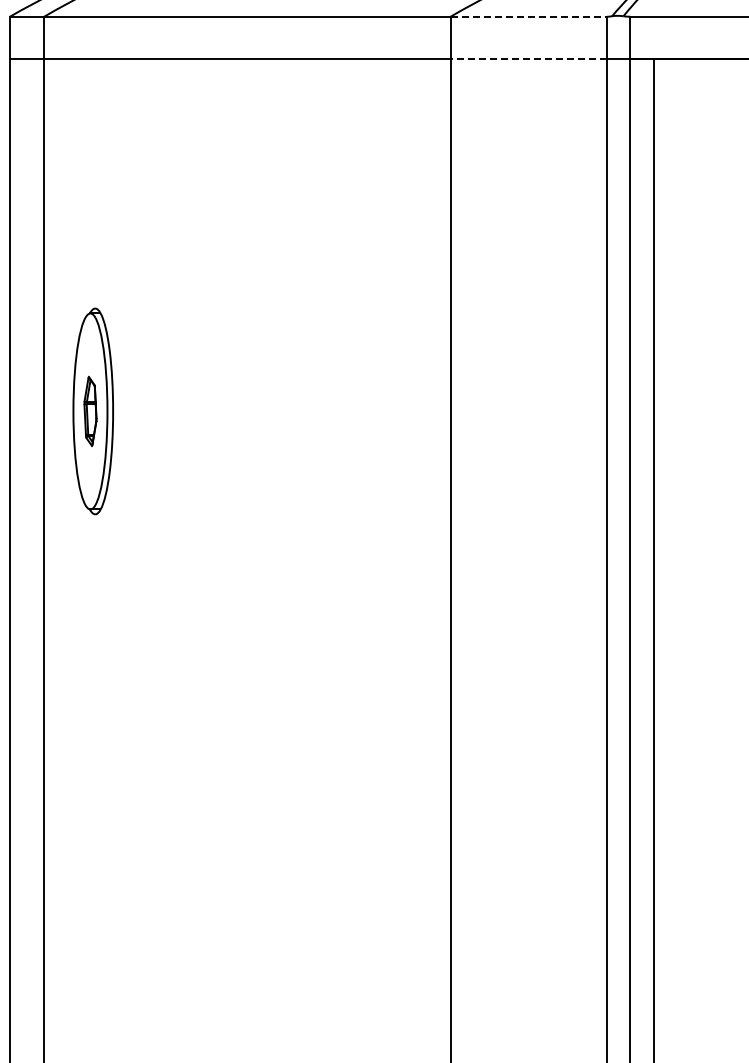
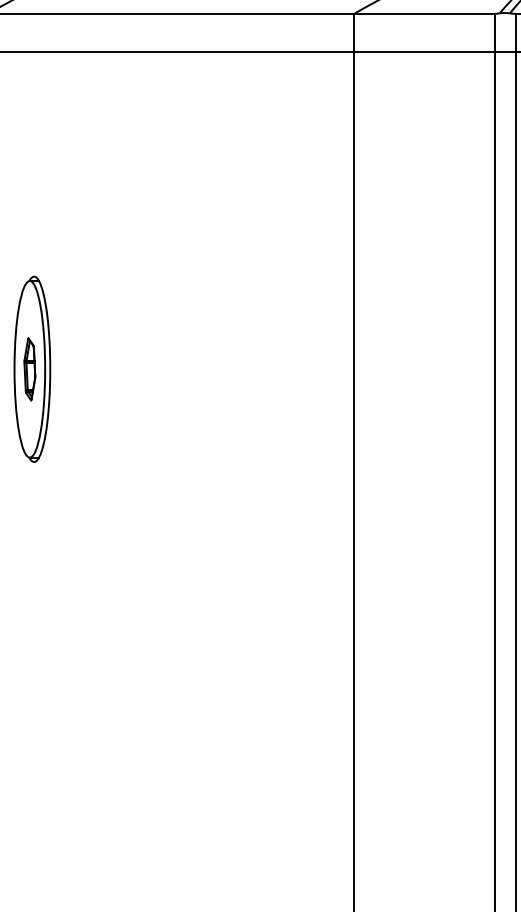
line: (529, 16) -> (425, 13), dashed -> solid
line: (528, 58) -> (424, 51), dashed -> solid

